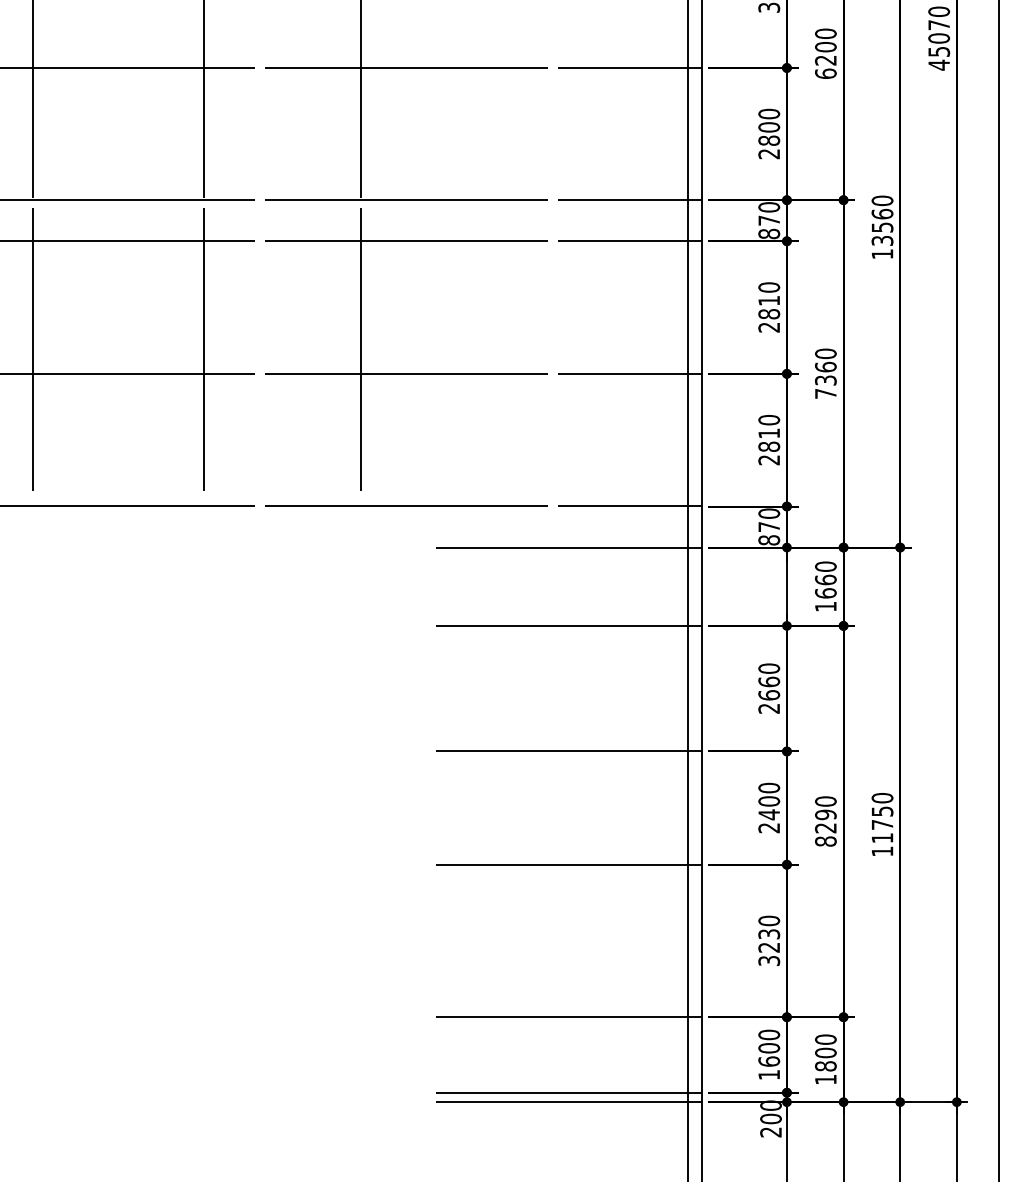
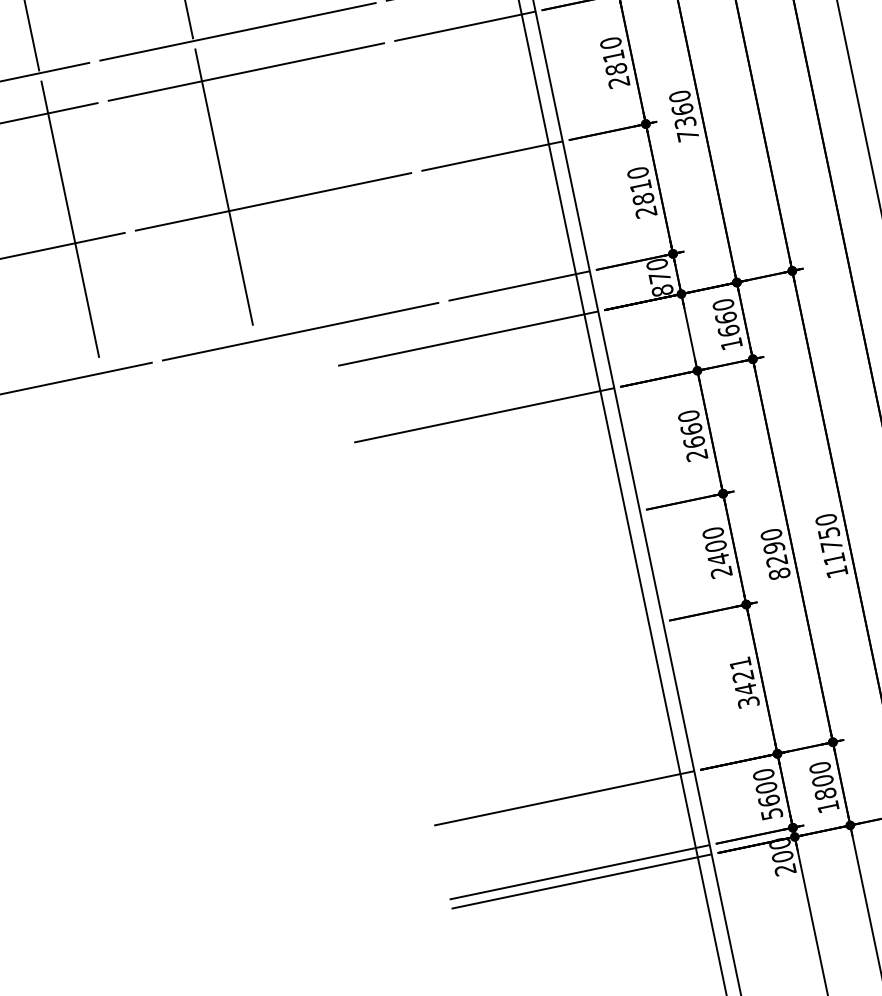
line: (568, 751) -> (509, 538), removed
line: (568, 864) -> (532, 649), removed
text: (769, 934) -> (743, 676), 3230 -> 3421
text: (769, 1074) -> (772, 813), 1600 -> 5600

